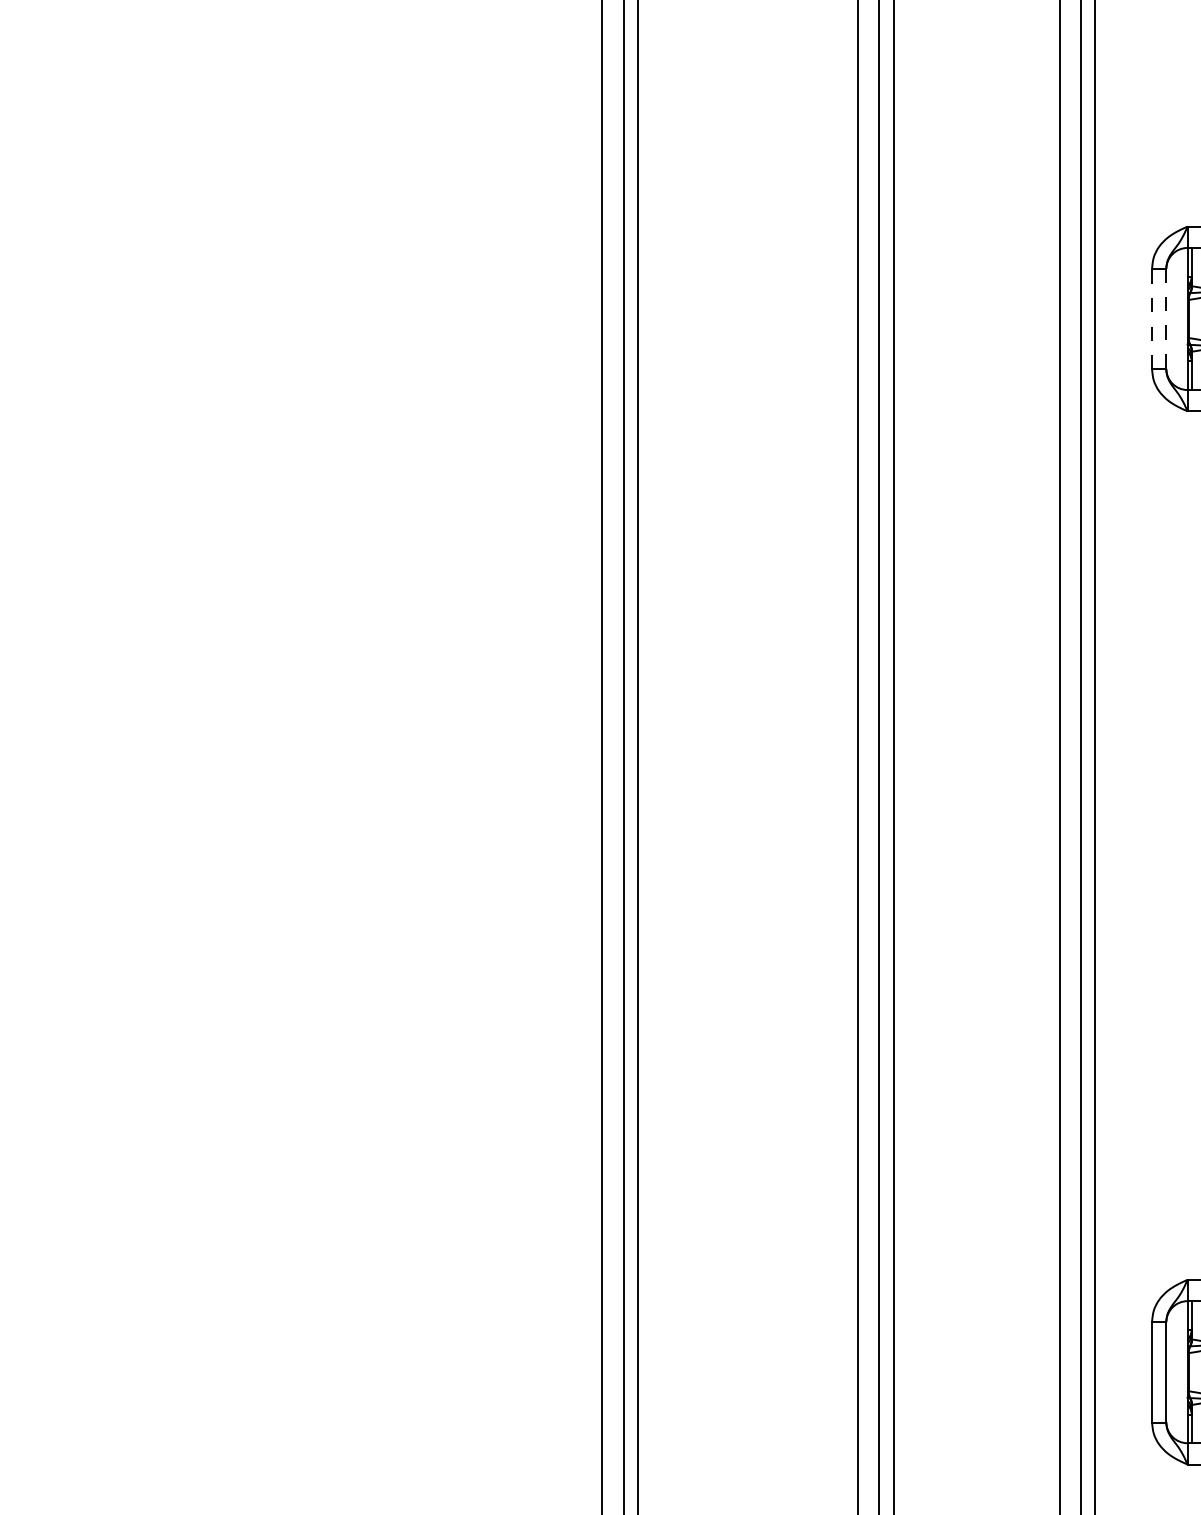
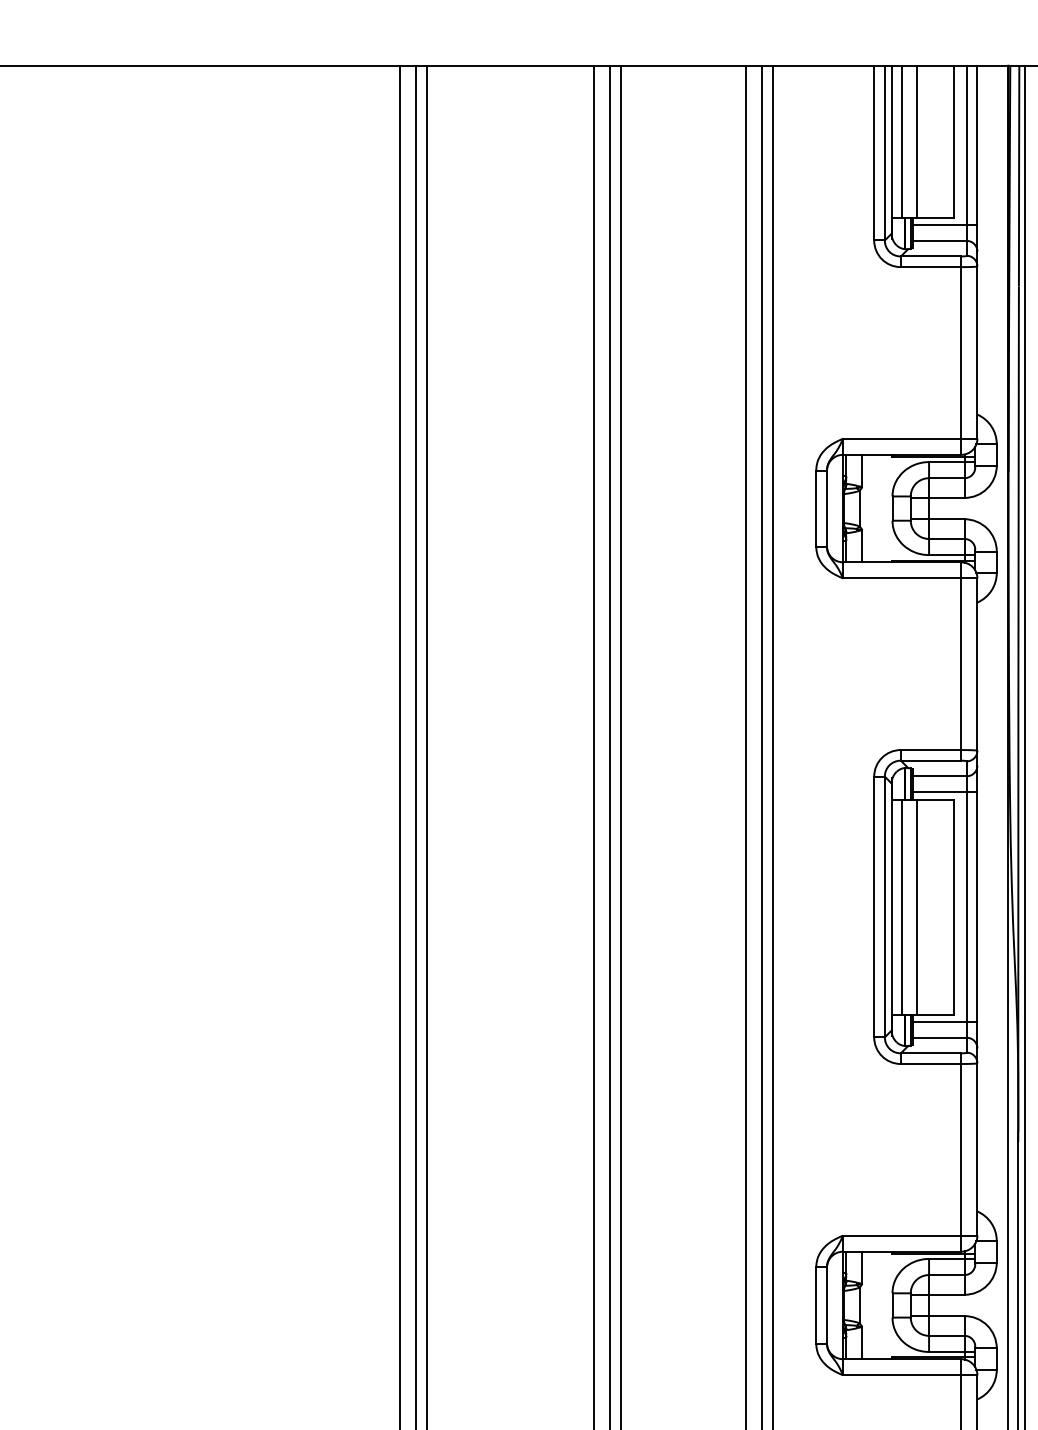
line: (1152, 318) -> (816, 508), dashed -> solid
line: (1165, 320) -> (826, 509), dashed -> solid

